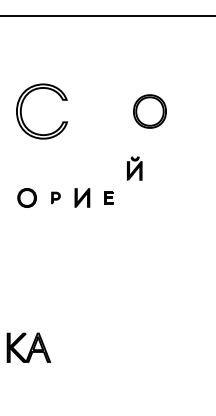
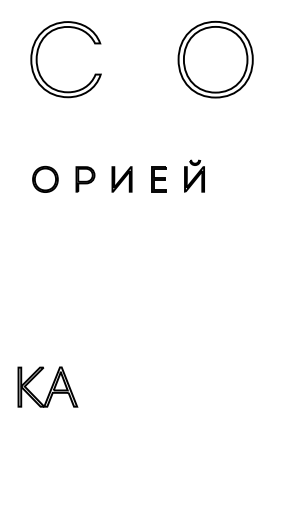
part: (149, 111) -> (215, 59), size x1.67
part: (134, 168) -> (194, 176), moved
part: (55, 197) -> (84, 178), size x1.67
part: (108, 197) -> (158, 178), size x1.43

